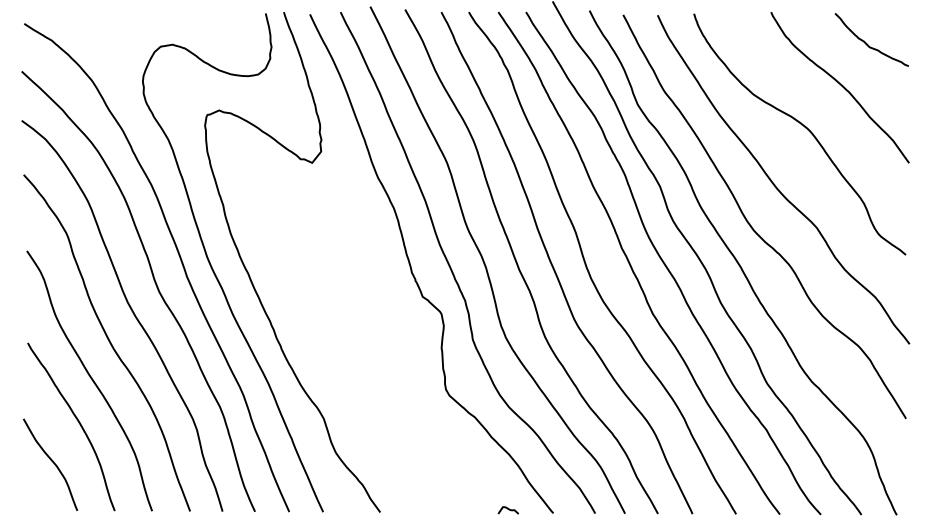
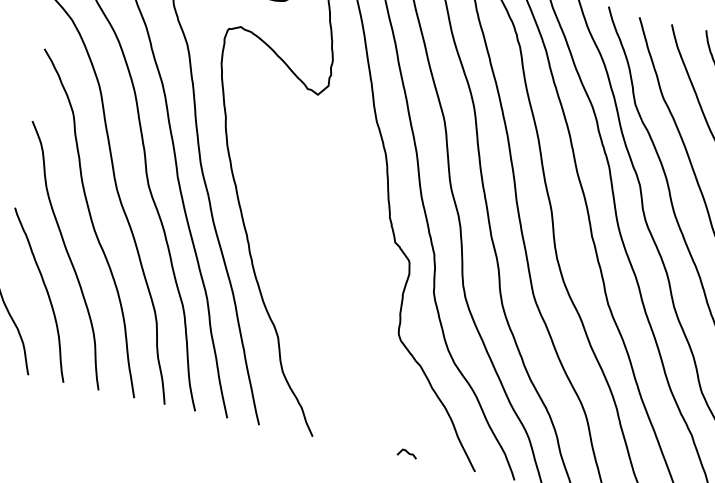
curve: (508, 510) -> (407, 453), moved

